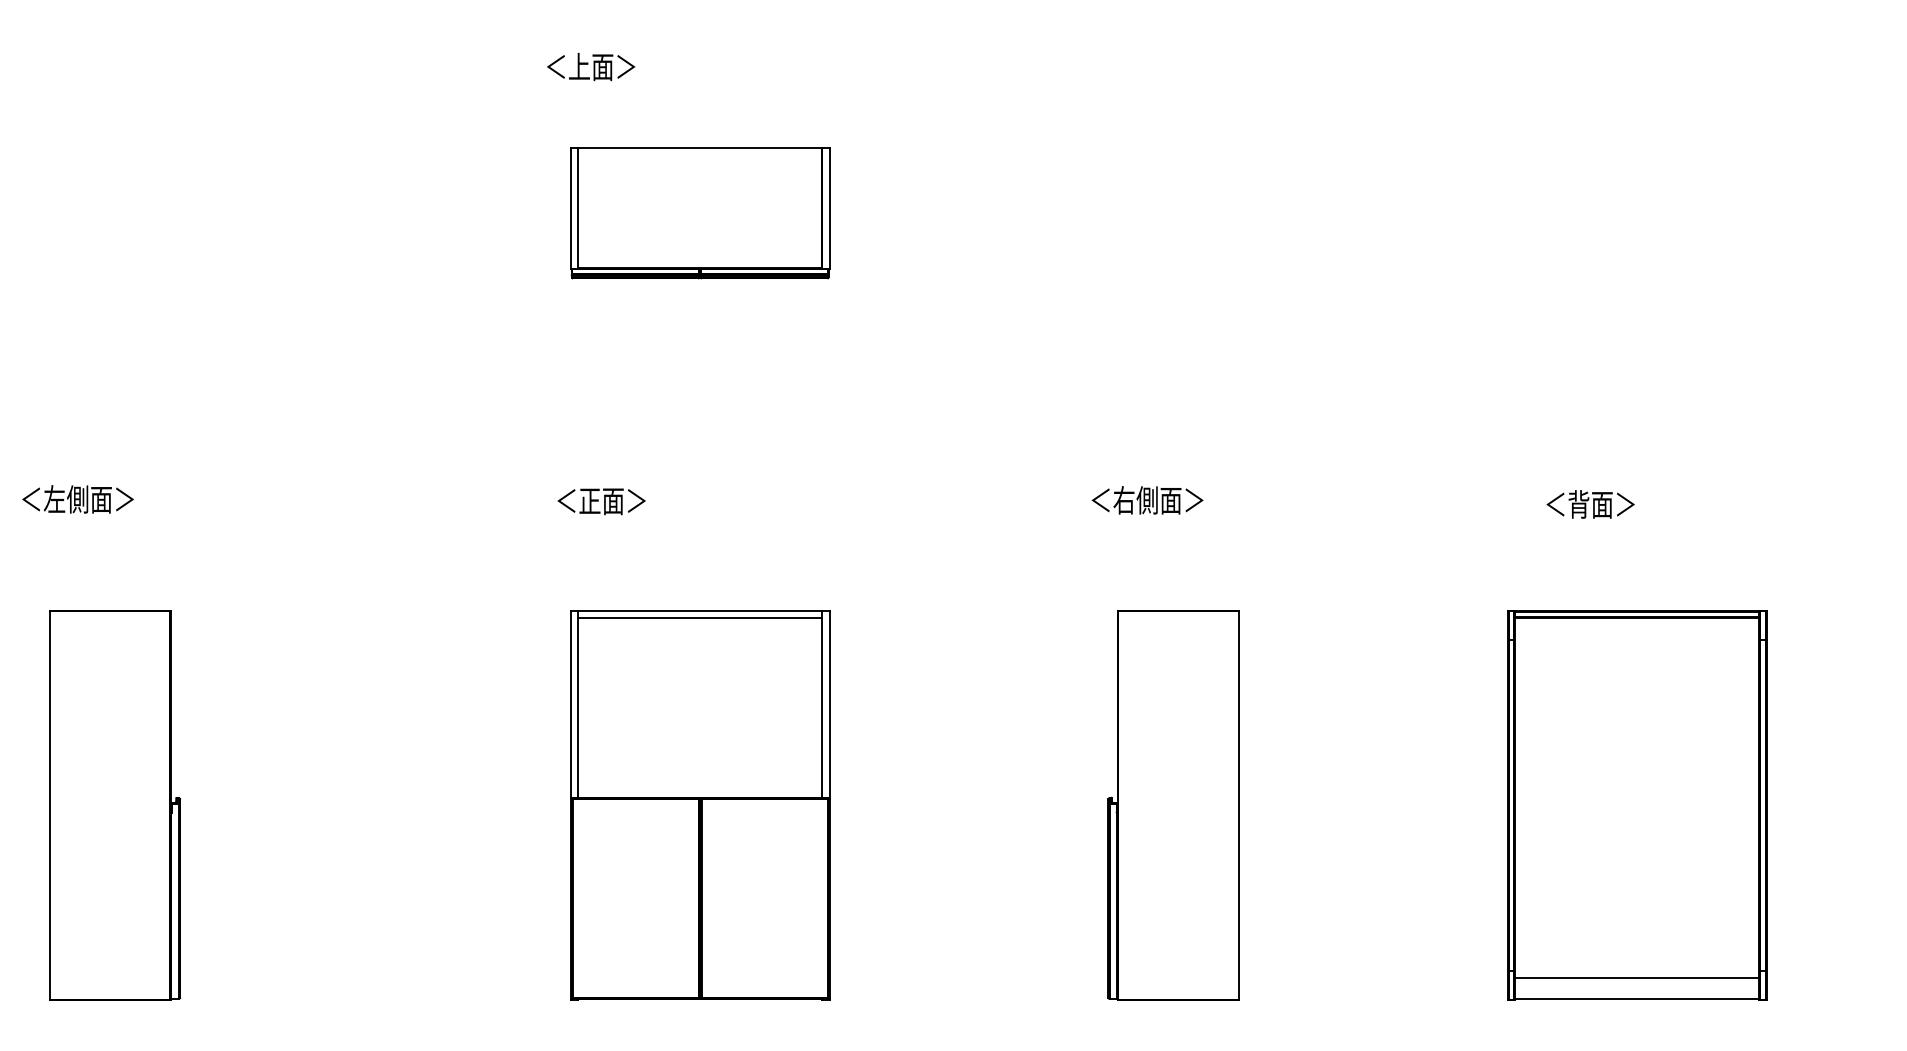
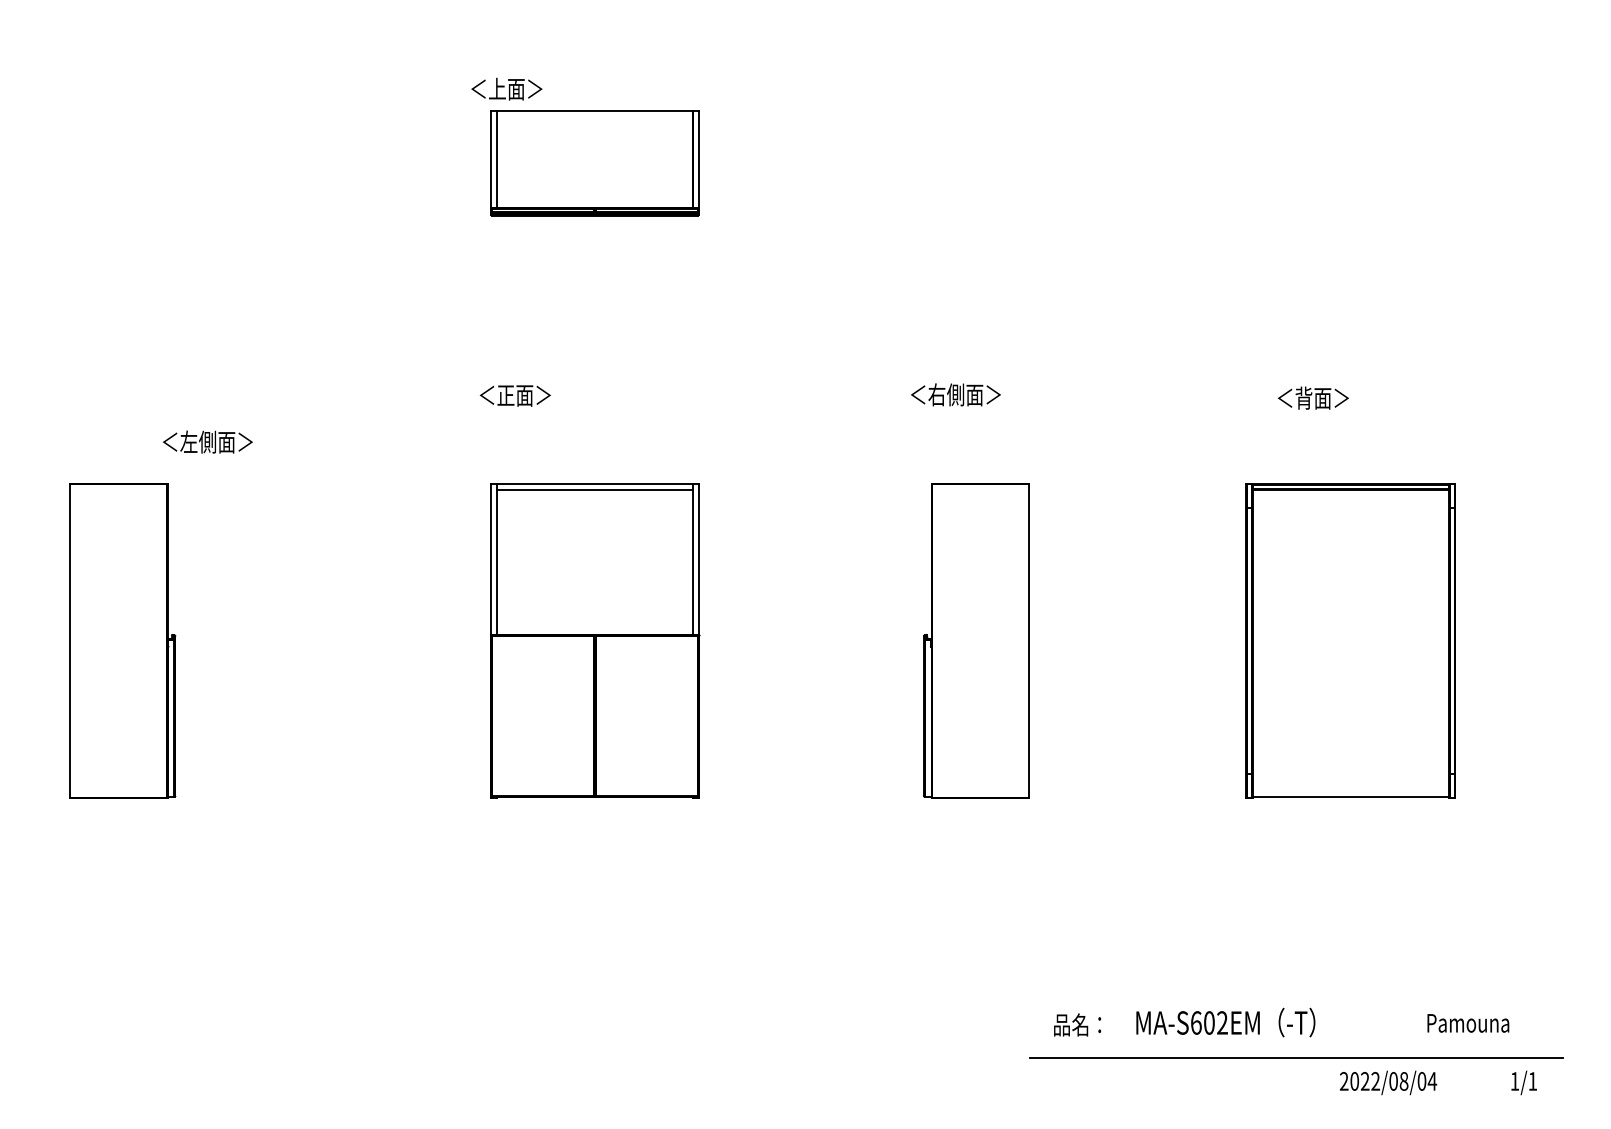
text: (590, 66) -> (506, 88), moved
text: (77, 498) -> (207, 441), moved
line: (1636, 978) -> (1350, 780), removed

